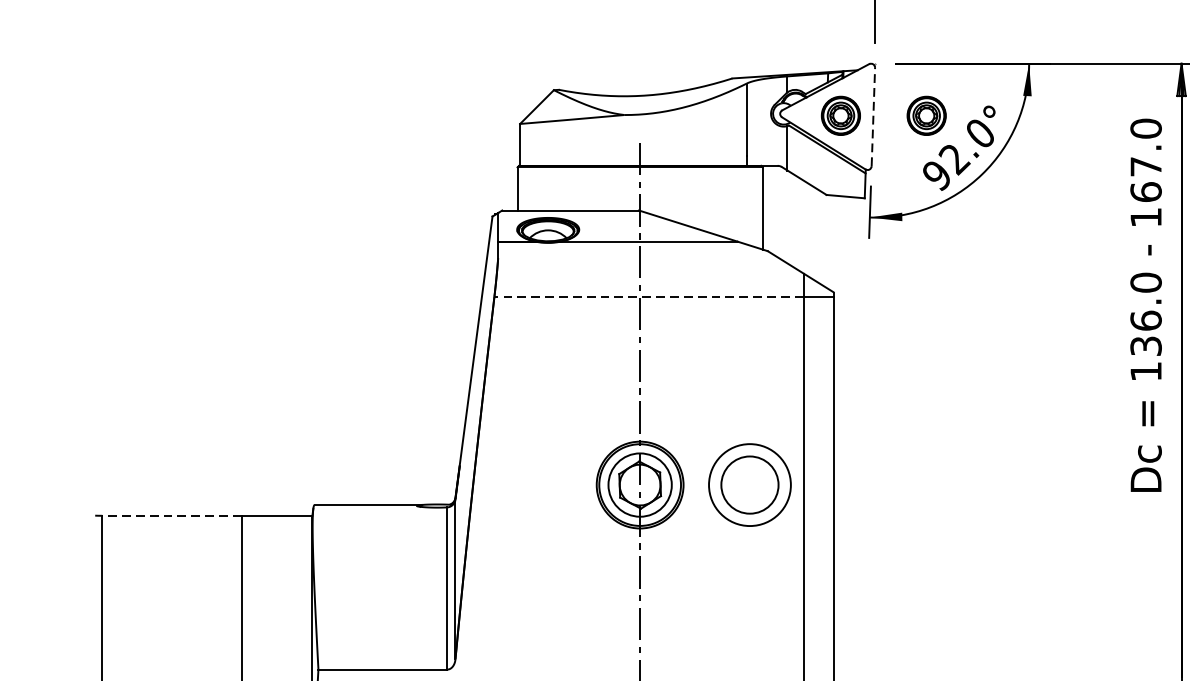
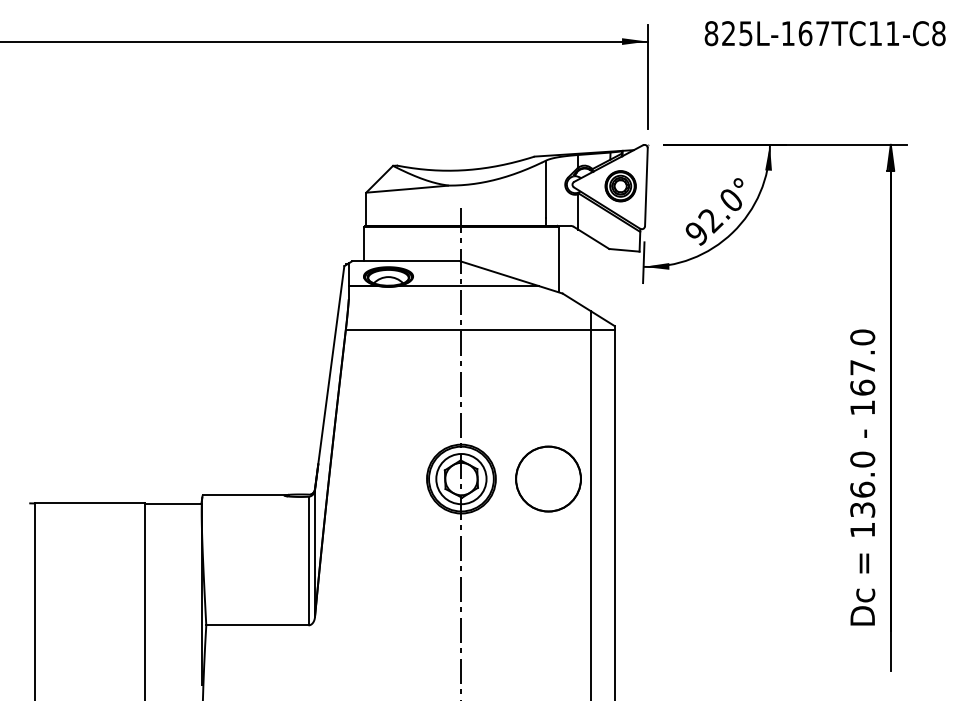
part: (926, 116) -> (688, 186), removed
line: (873, 117) -> (646, 187), dashed -> solid
line: (649, 296) -> (468, 329), dashed -> solid
text: (1145, 305) -> (862, 477), moved
circle: (749, 484) -> (548, 478), size x1.43
line: (171, 515) -> (89, 503), dashed -> solid

